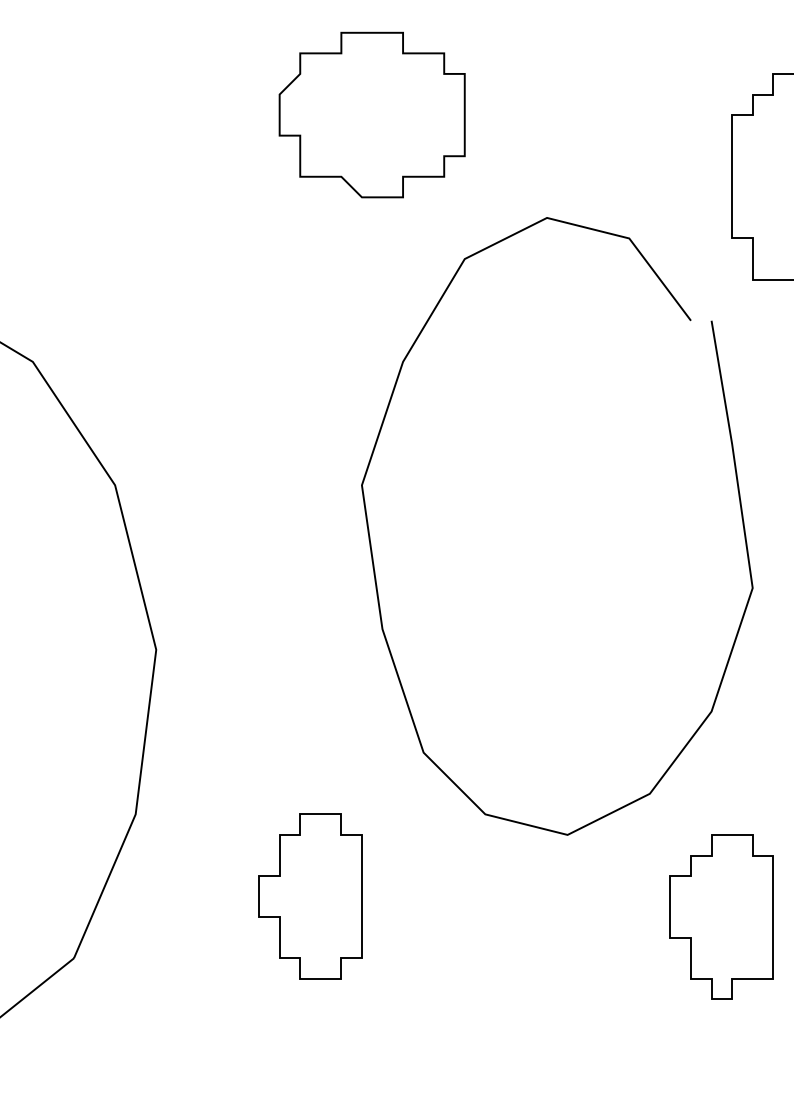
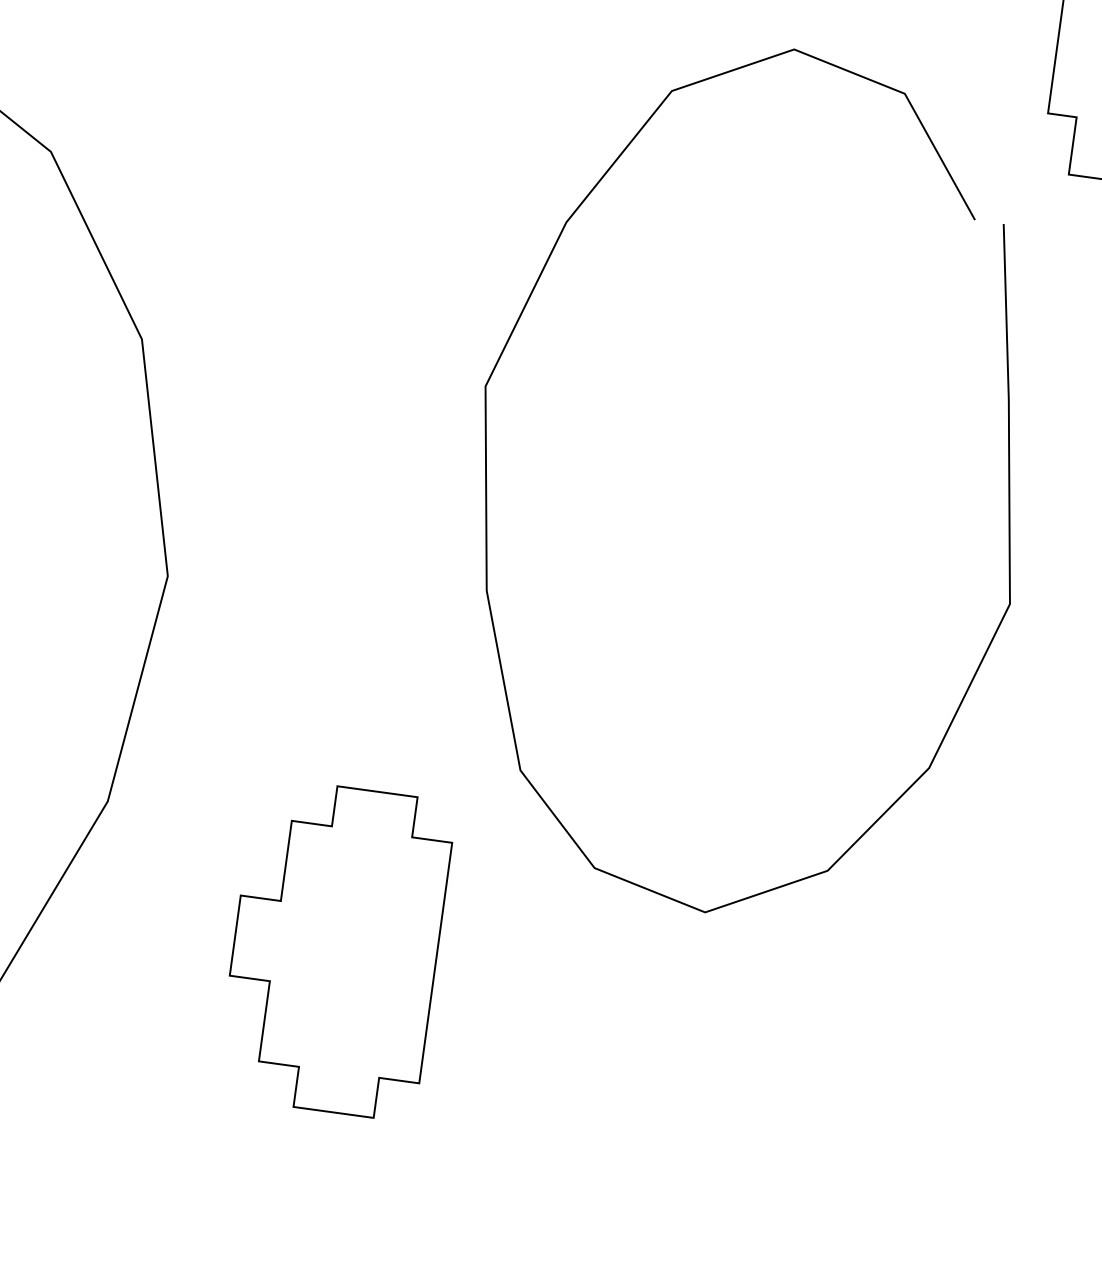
part: (310, 896) -> (335, 949), size x1.4
part: (721, 916) -> (903, 1055), removed

